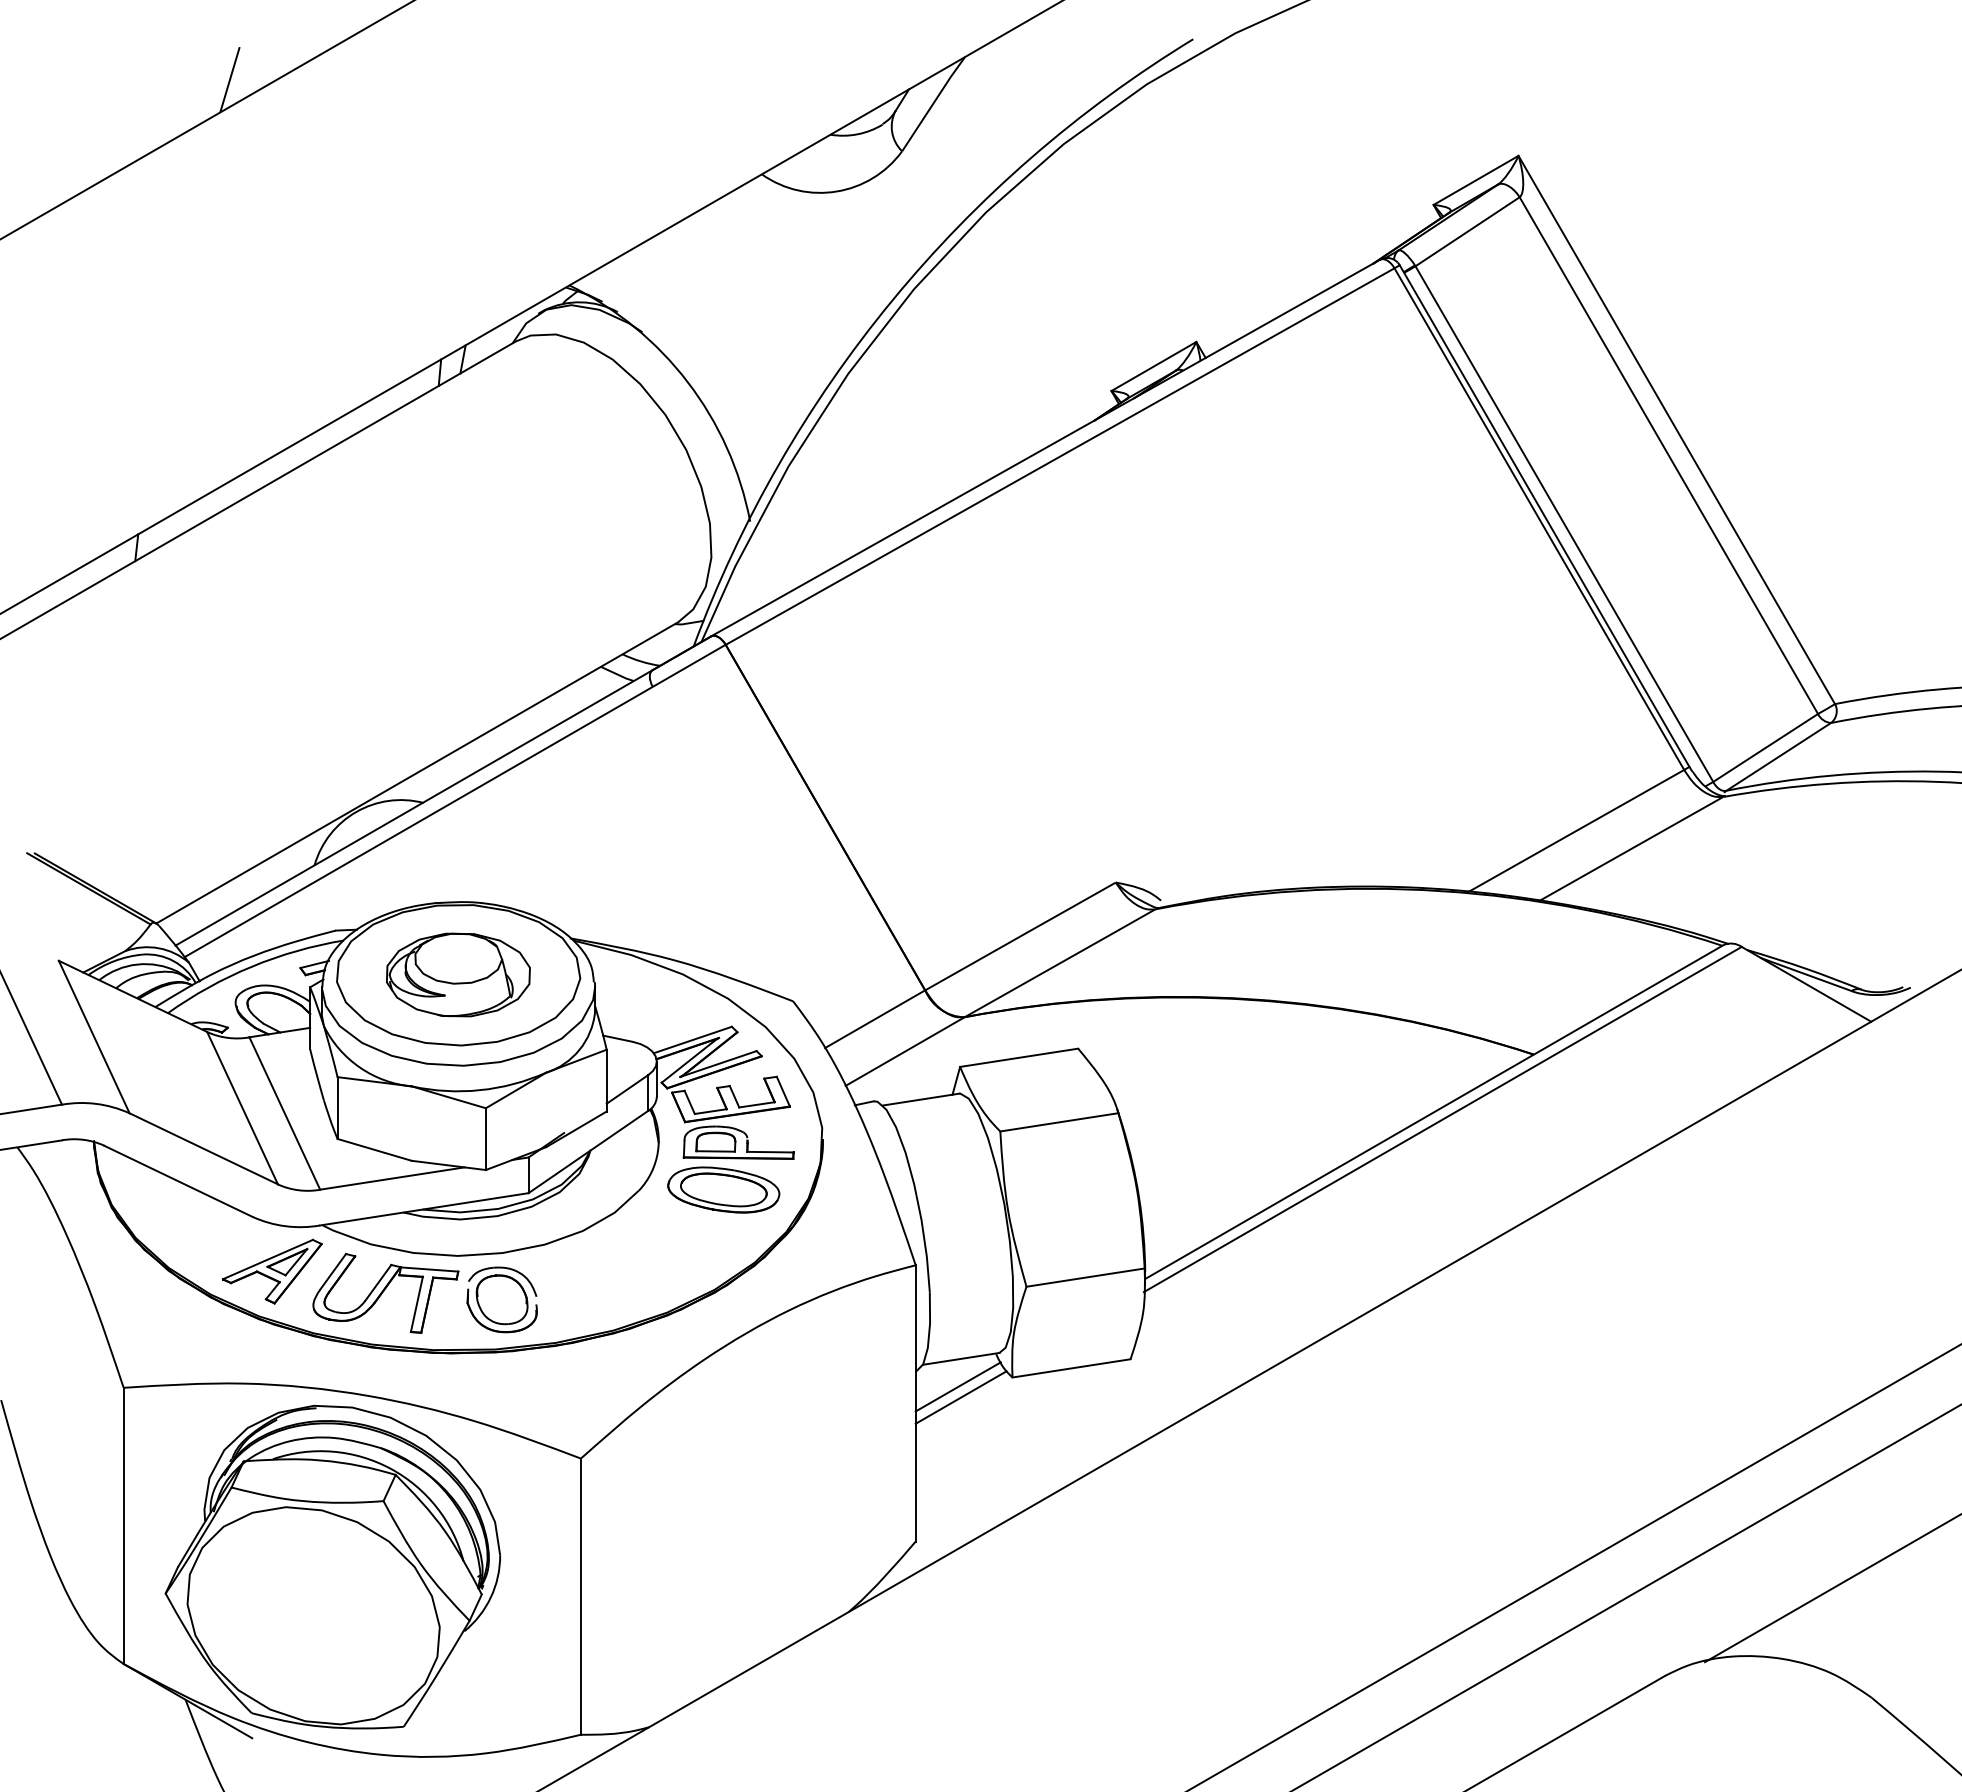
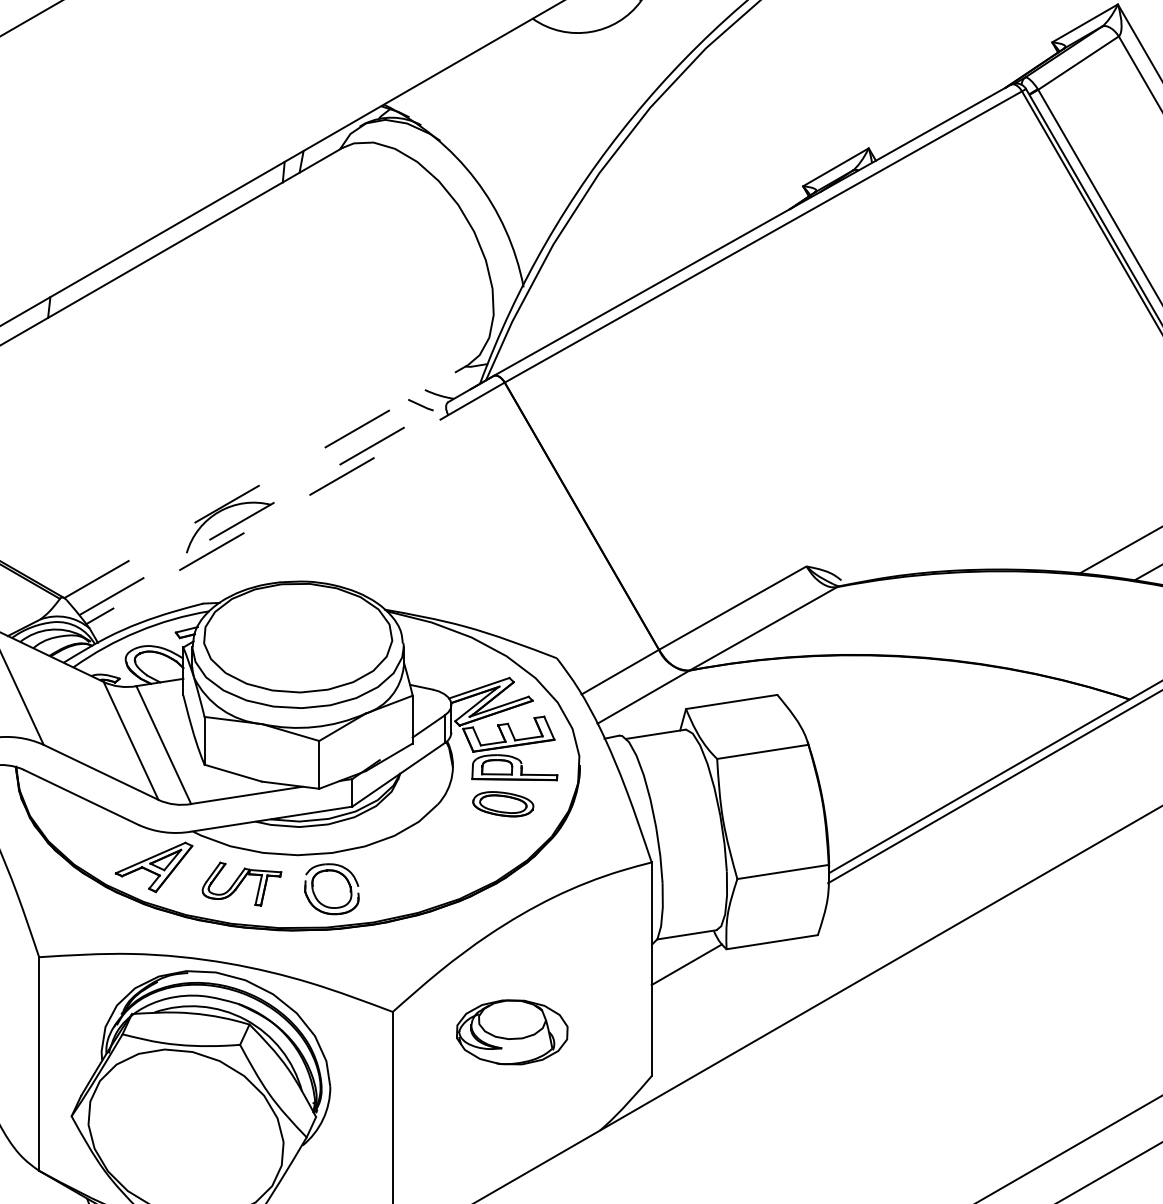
line: (417, 772) -> (266, 481), solid -> dashed
line: (443, 790) -> (286, 495), solid -> dashed
line: (454, 801) -> (295, 503), solid -> dashed
part: (458, 974) -> (512, 1031), moved
part: (723, 1189) -> (503, 803), size x0.7
part: (385, 1292) -> (241, 883), size x0.7
line: (957, 1386) -> (684, 956), removed

